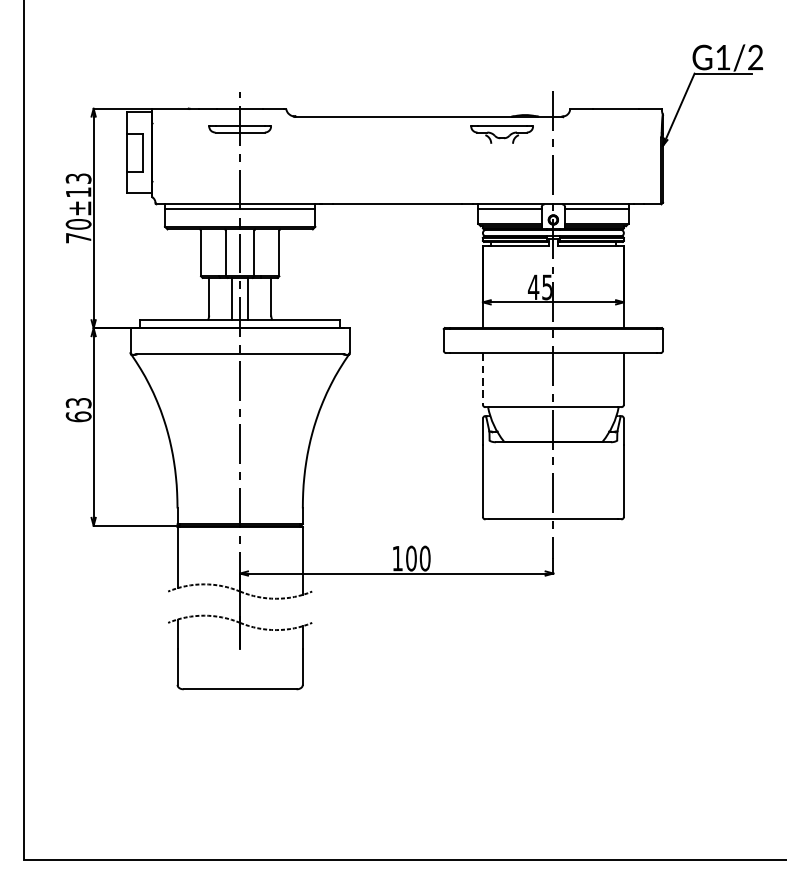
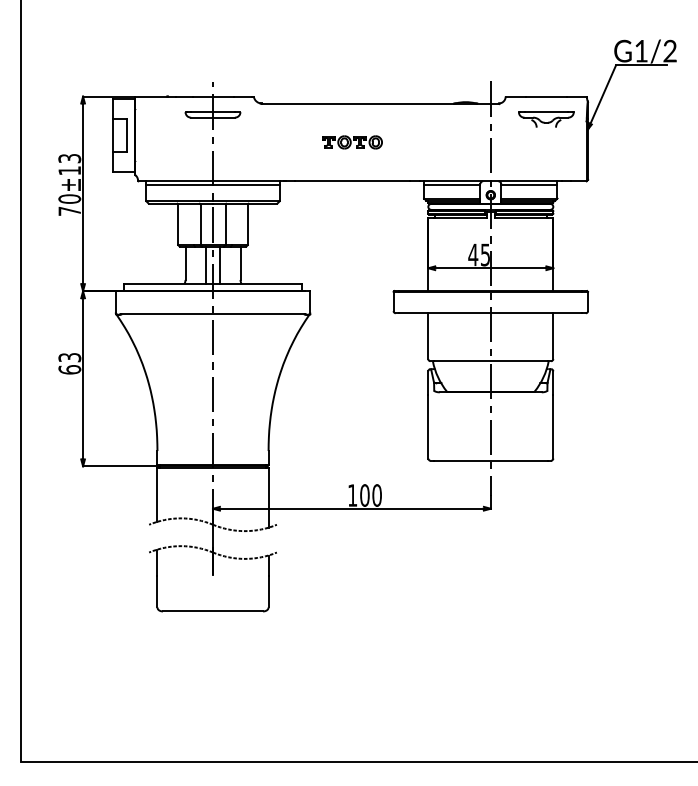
part: (502, 134) -> (546, 119), moved
part: (397, 160) -> (352, 142), added
line: (483, 379) -> (428, 336), dashed -> solid

